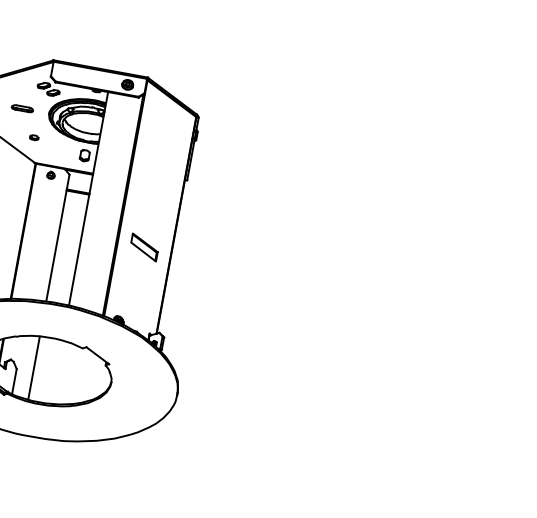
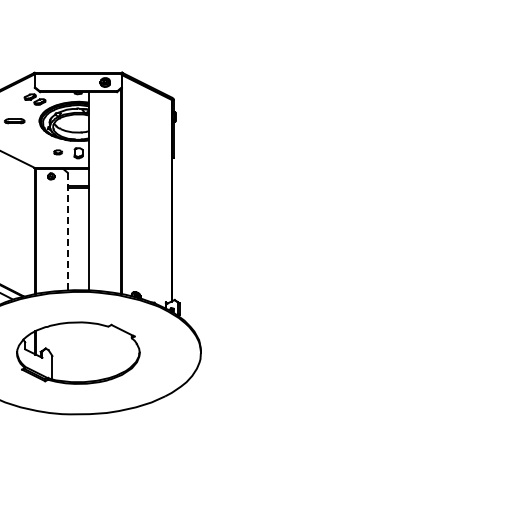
part: (33, 137) -> (57, 152), moved
line: (57, 237) -> (67, 231), solid -> dashed
part: (143, 247) -> (146, 225), removed
line: (33, 368) -> (67, 352), removed

